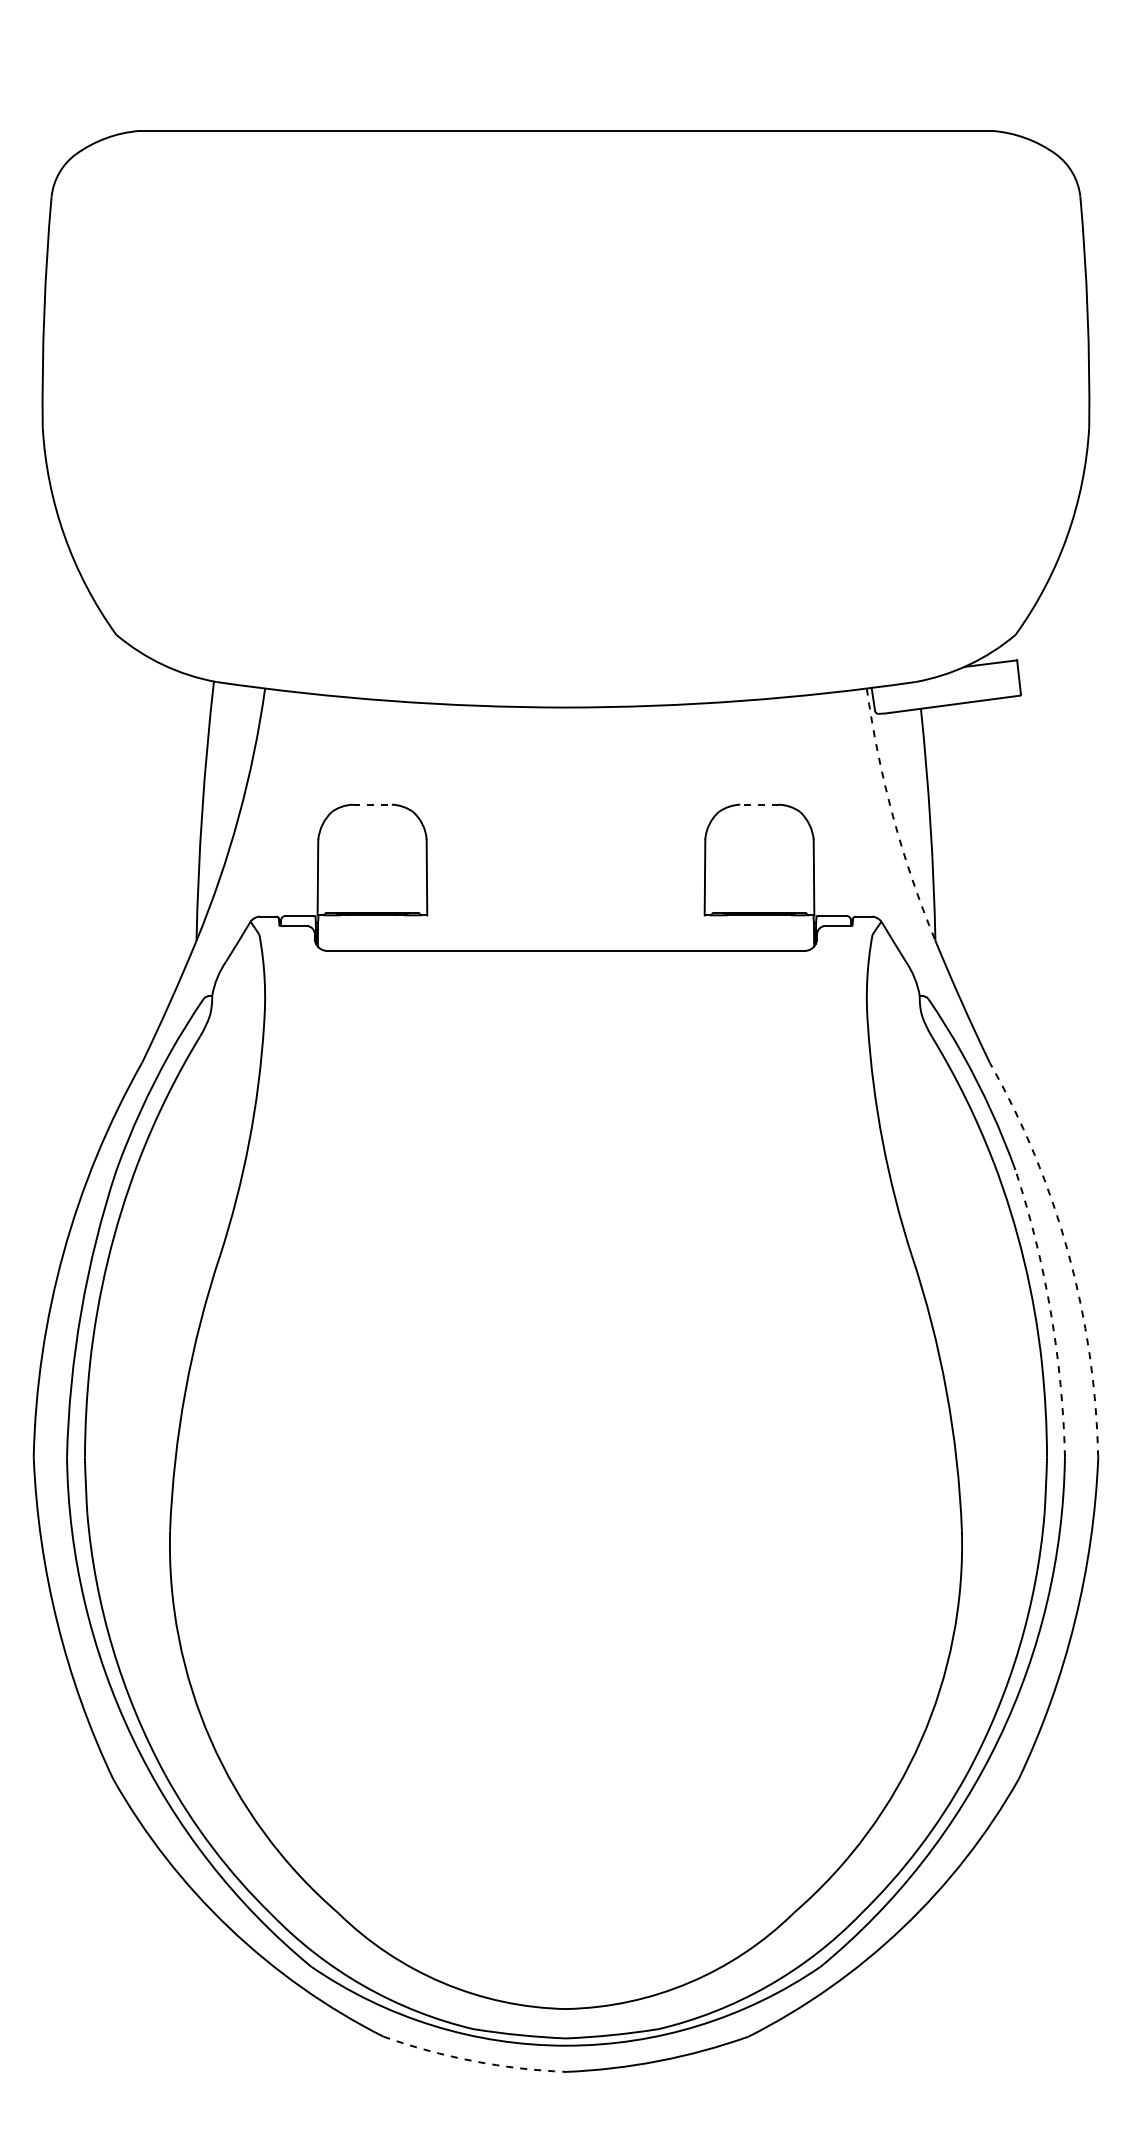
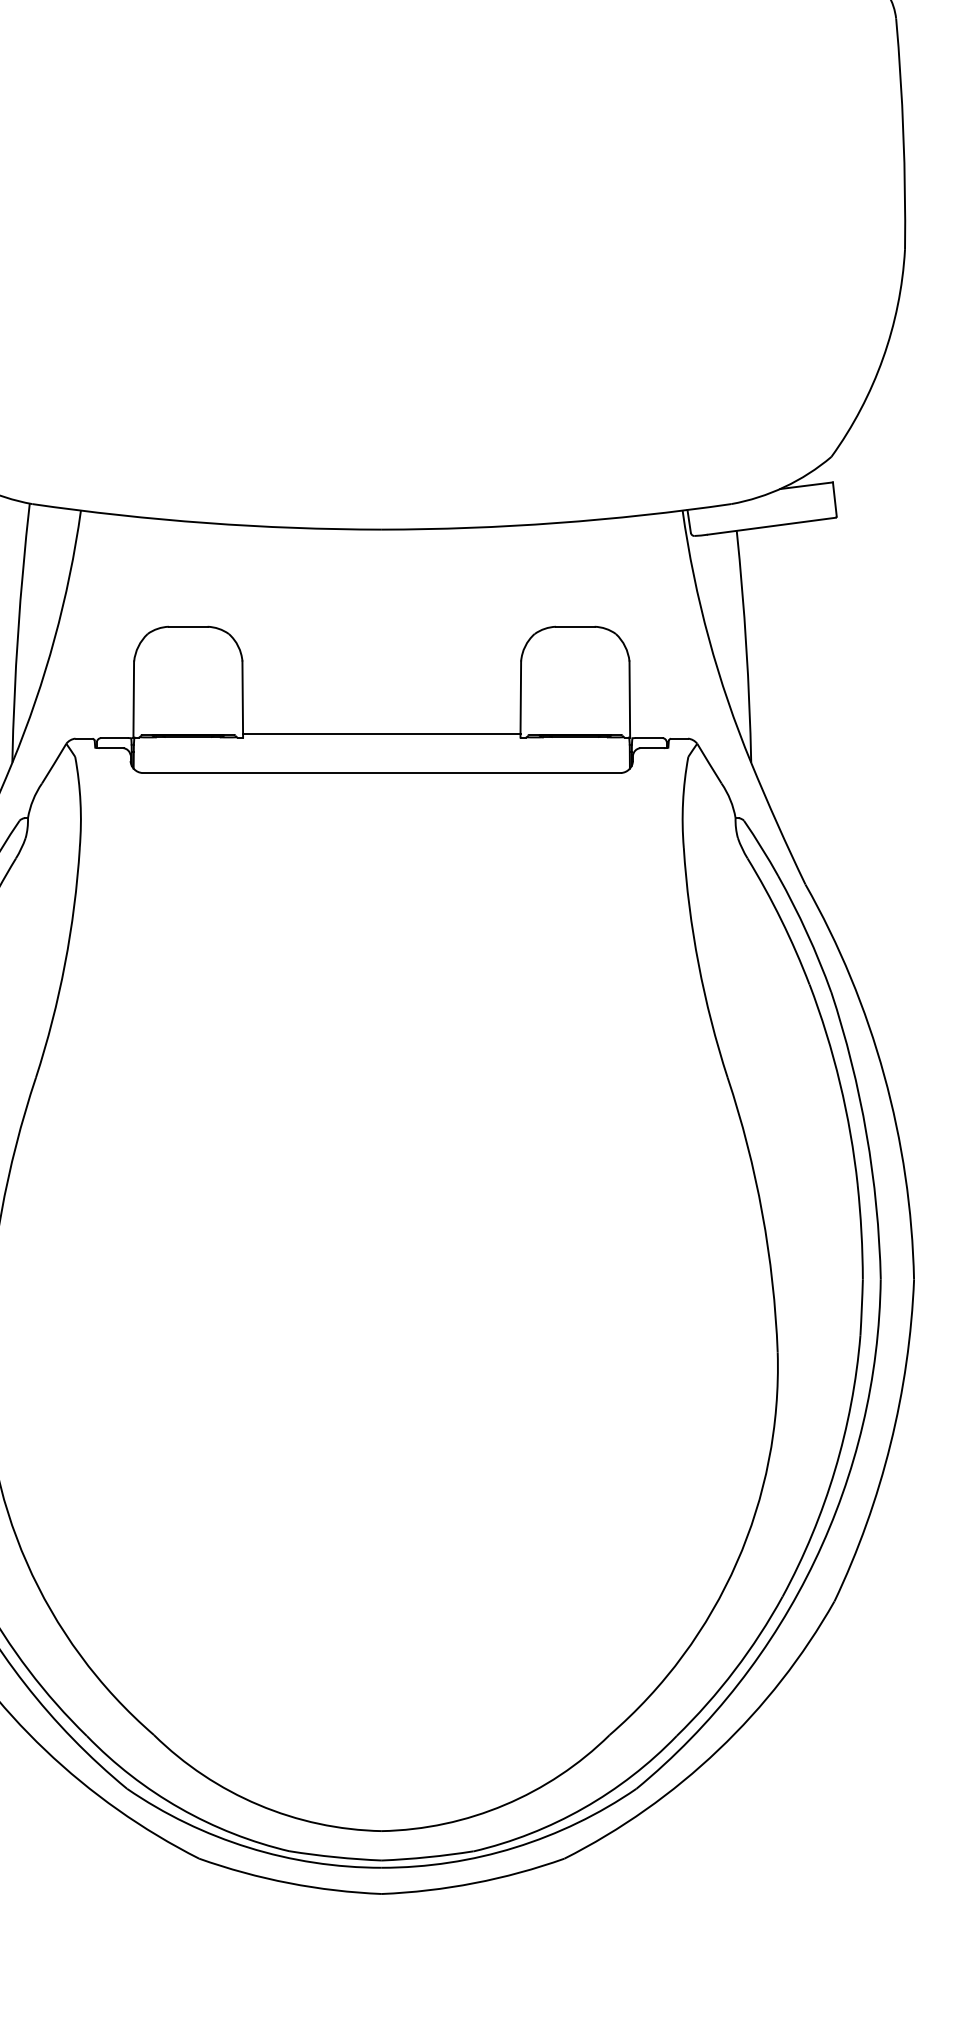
line: (372, 804) -> (188, 626), dashed -> solid
line: (759, 804) -> (575, 626), dashed -> solid
arc: (893, 816) -> (709, 638), dashed -> solid
line: (565, 911) -> (381, 733), added
arc: (1068, 1253) -> (884, 1075), dashed -> solid
arc: (1050, 1311) -> (866, 1133), dashed -> solid
arc: (473, 2061) -> (289, 1883), dashed -> solid

